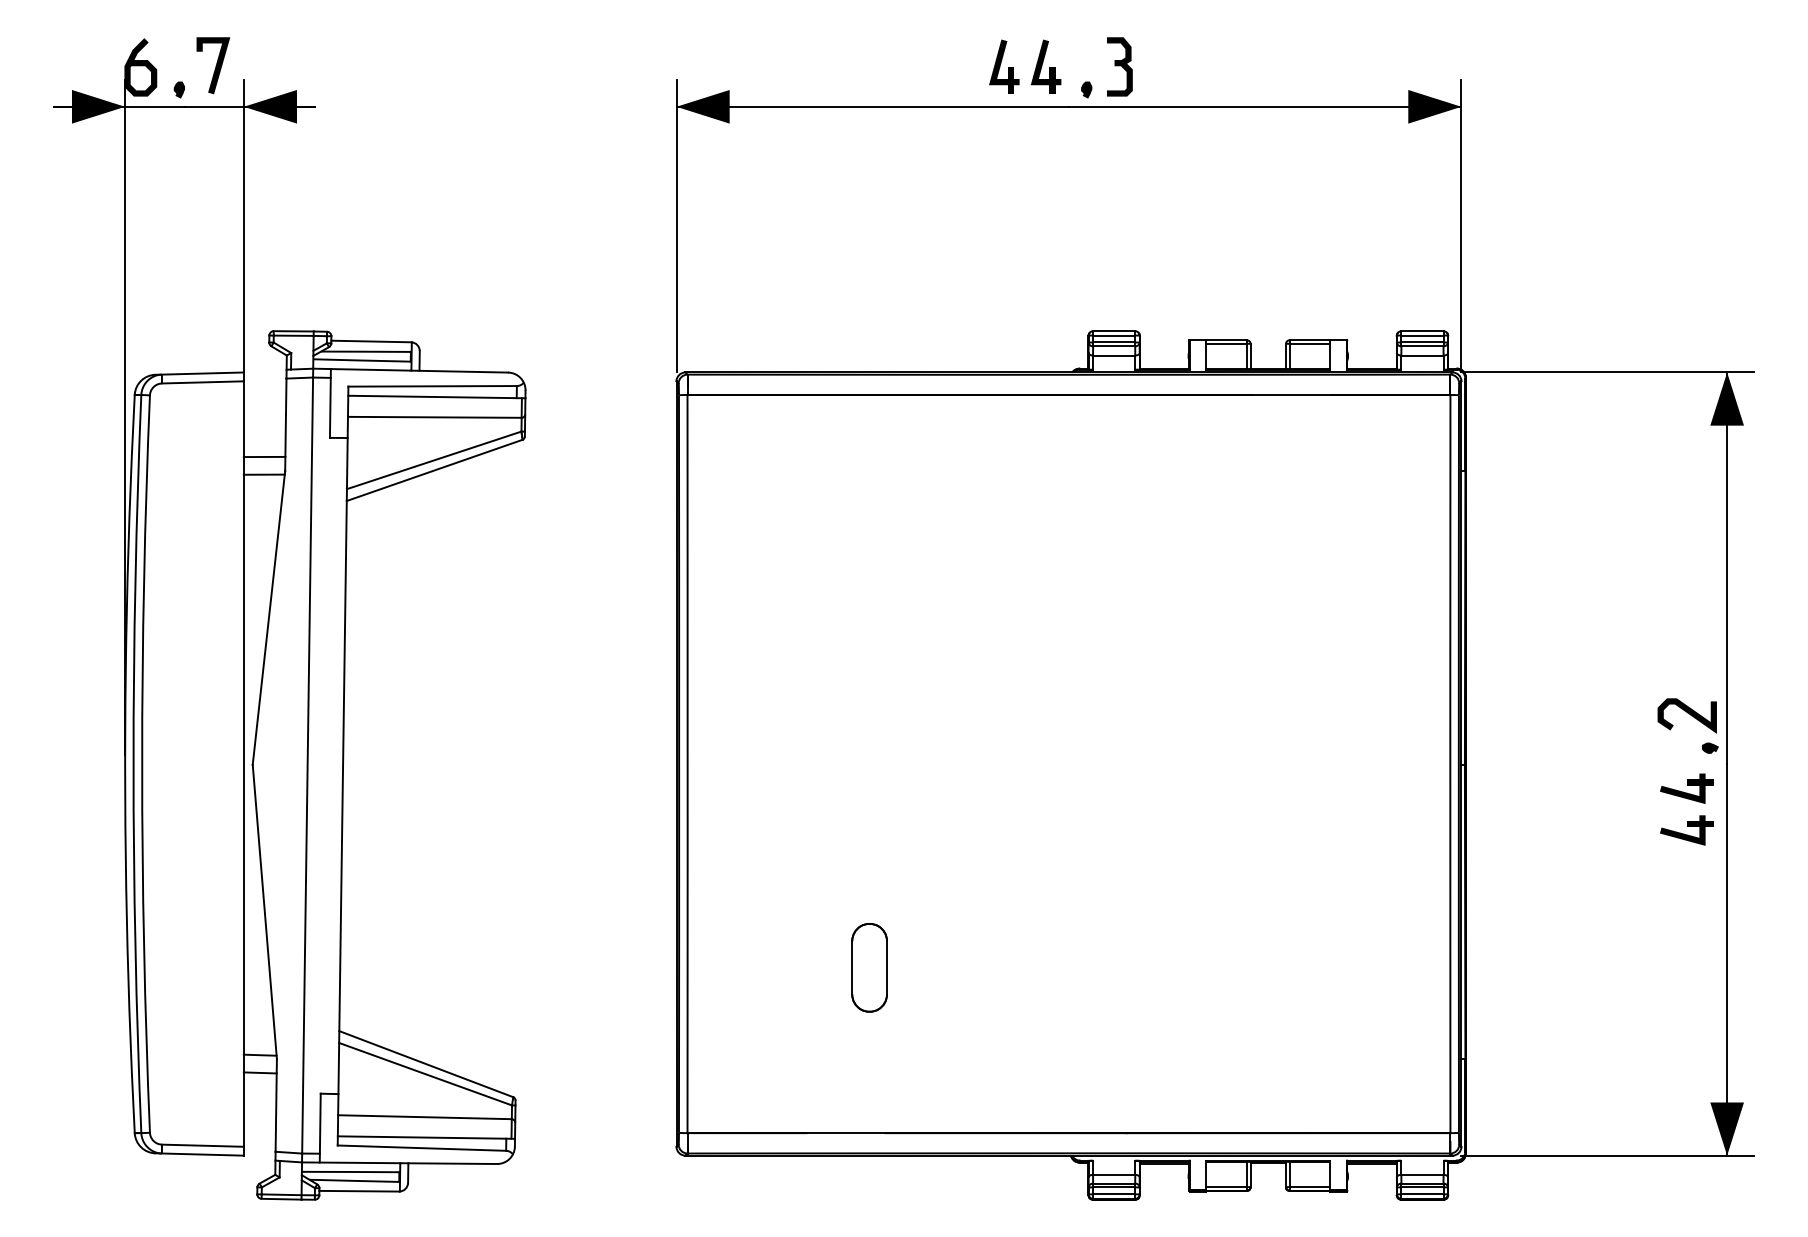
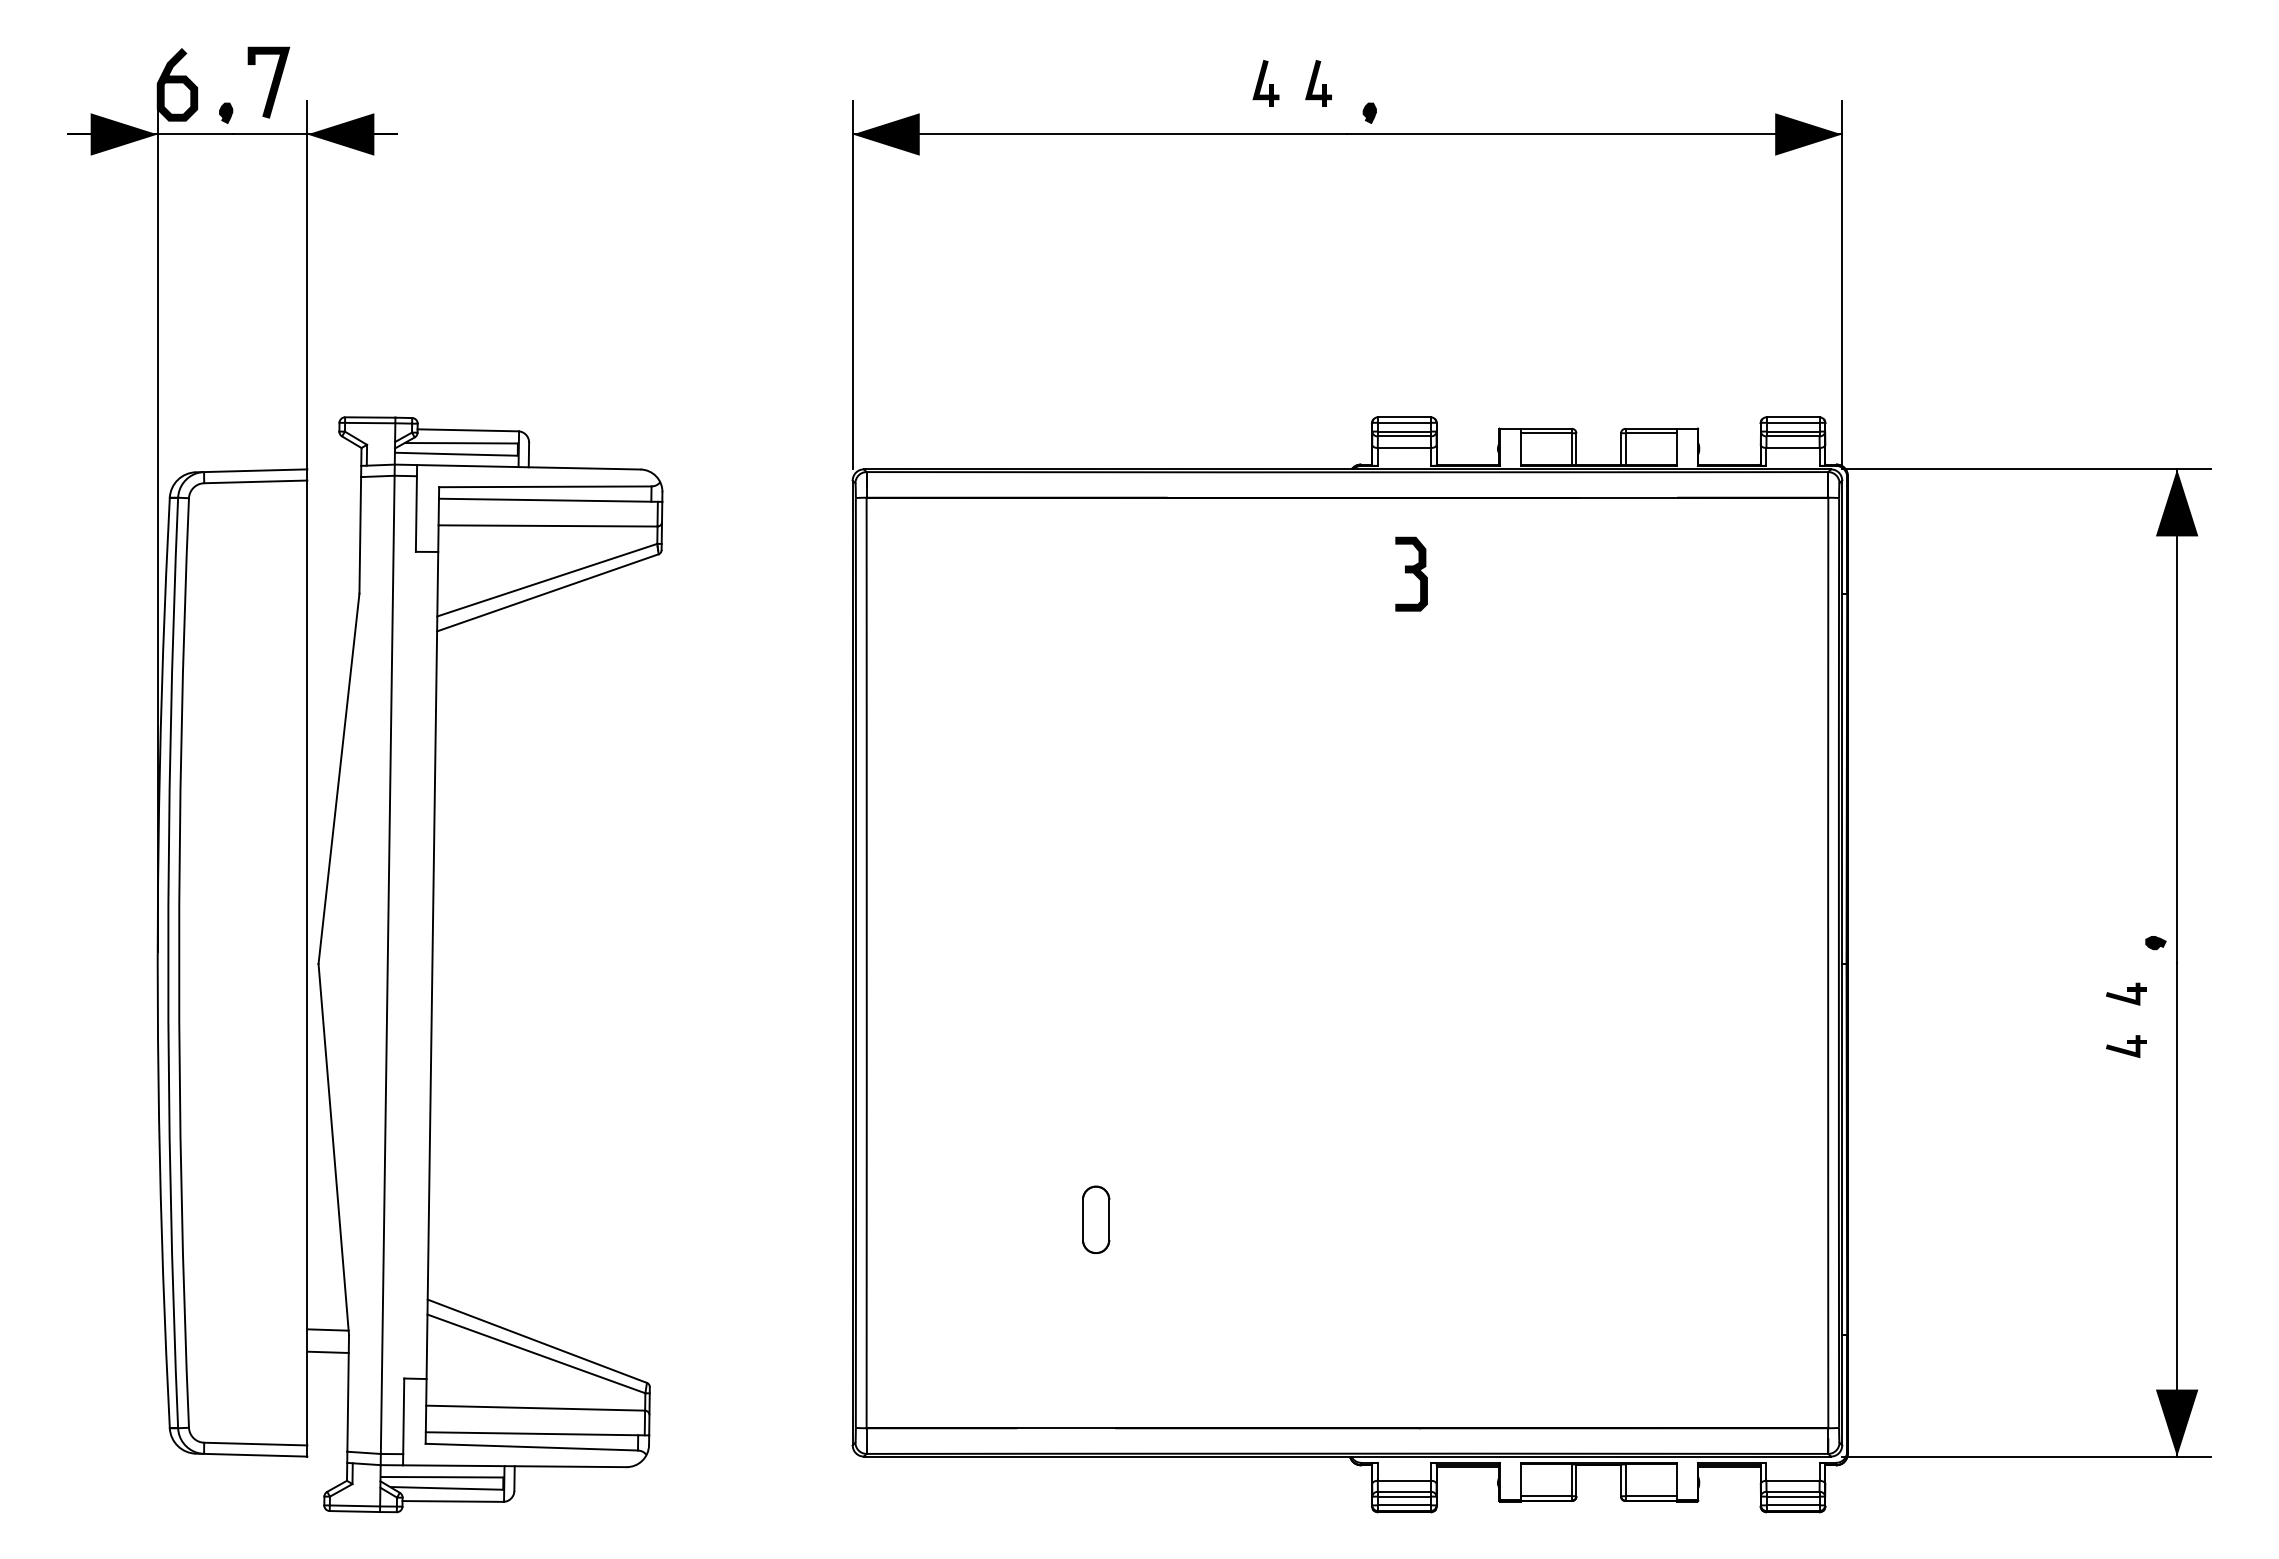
part: (1003, 66) -> (1265, 83), size x0.7
part: (1046, 66) -> (1318, 83), size x0.7
part: (1119, 66) -> (1411, 573), moved
line: (264, 456) -> (333, 575), removed
line: (263, 474) -> (332, 598), removed
curve: (1687, 713) -> (2127, 899), removed
part: (1686, 789) -> (2125, 994), size x0.6
part: (1686, 830) -> (2125, 1046), size x0.6
part: (869, 967) -> (1095, 1219), size x0.6

